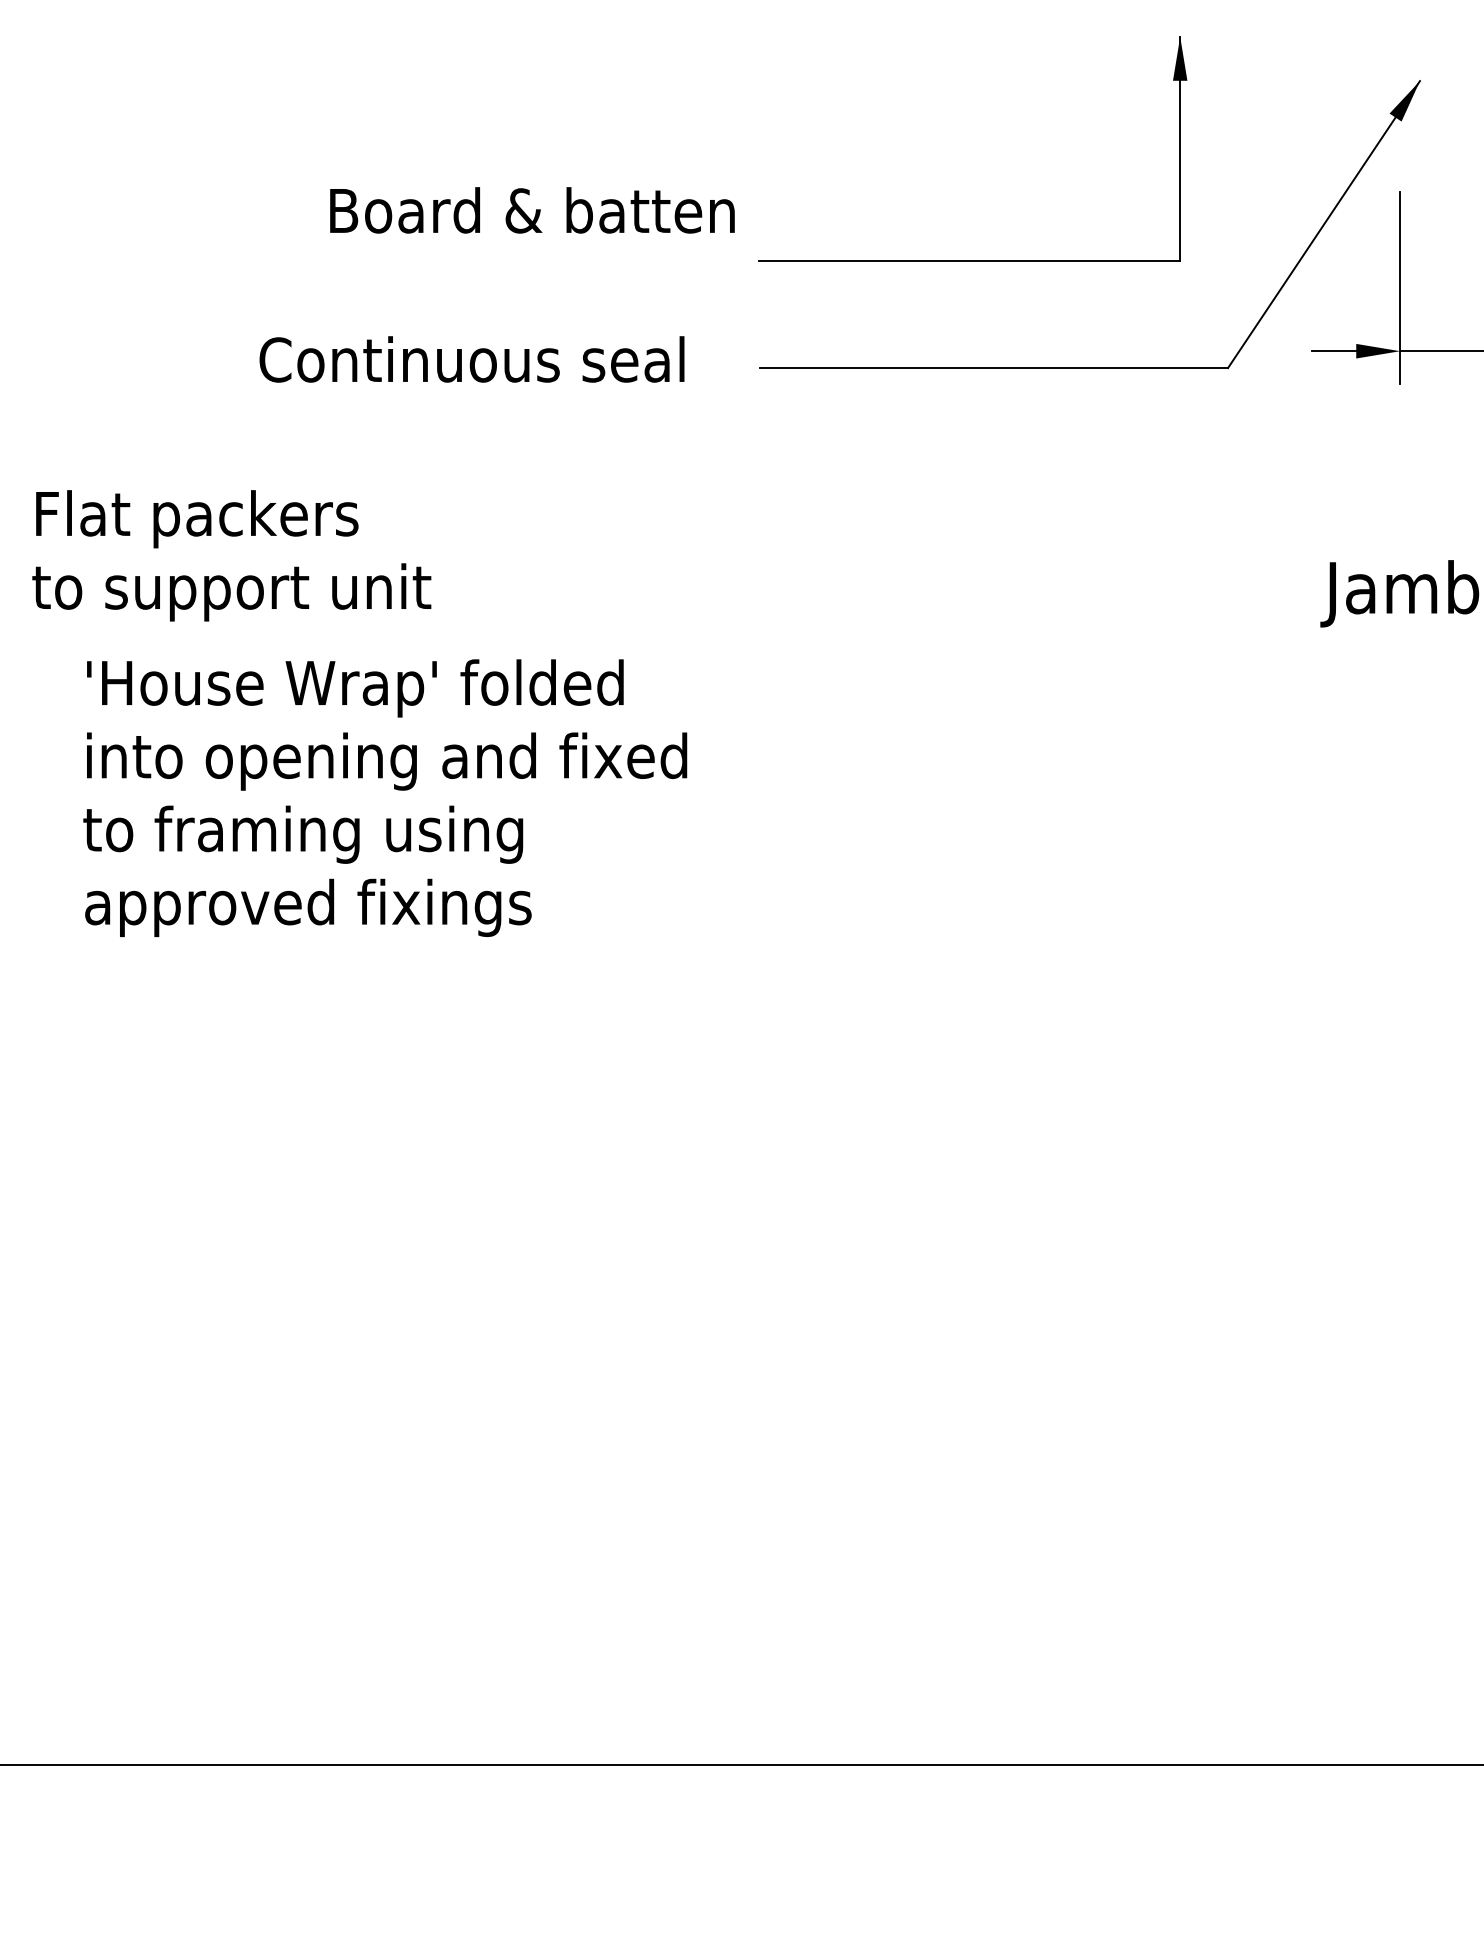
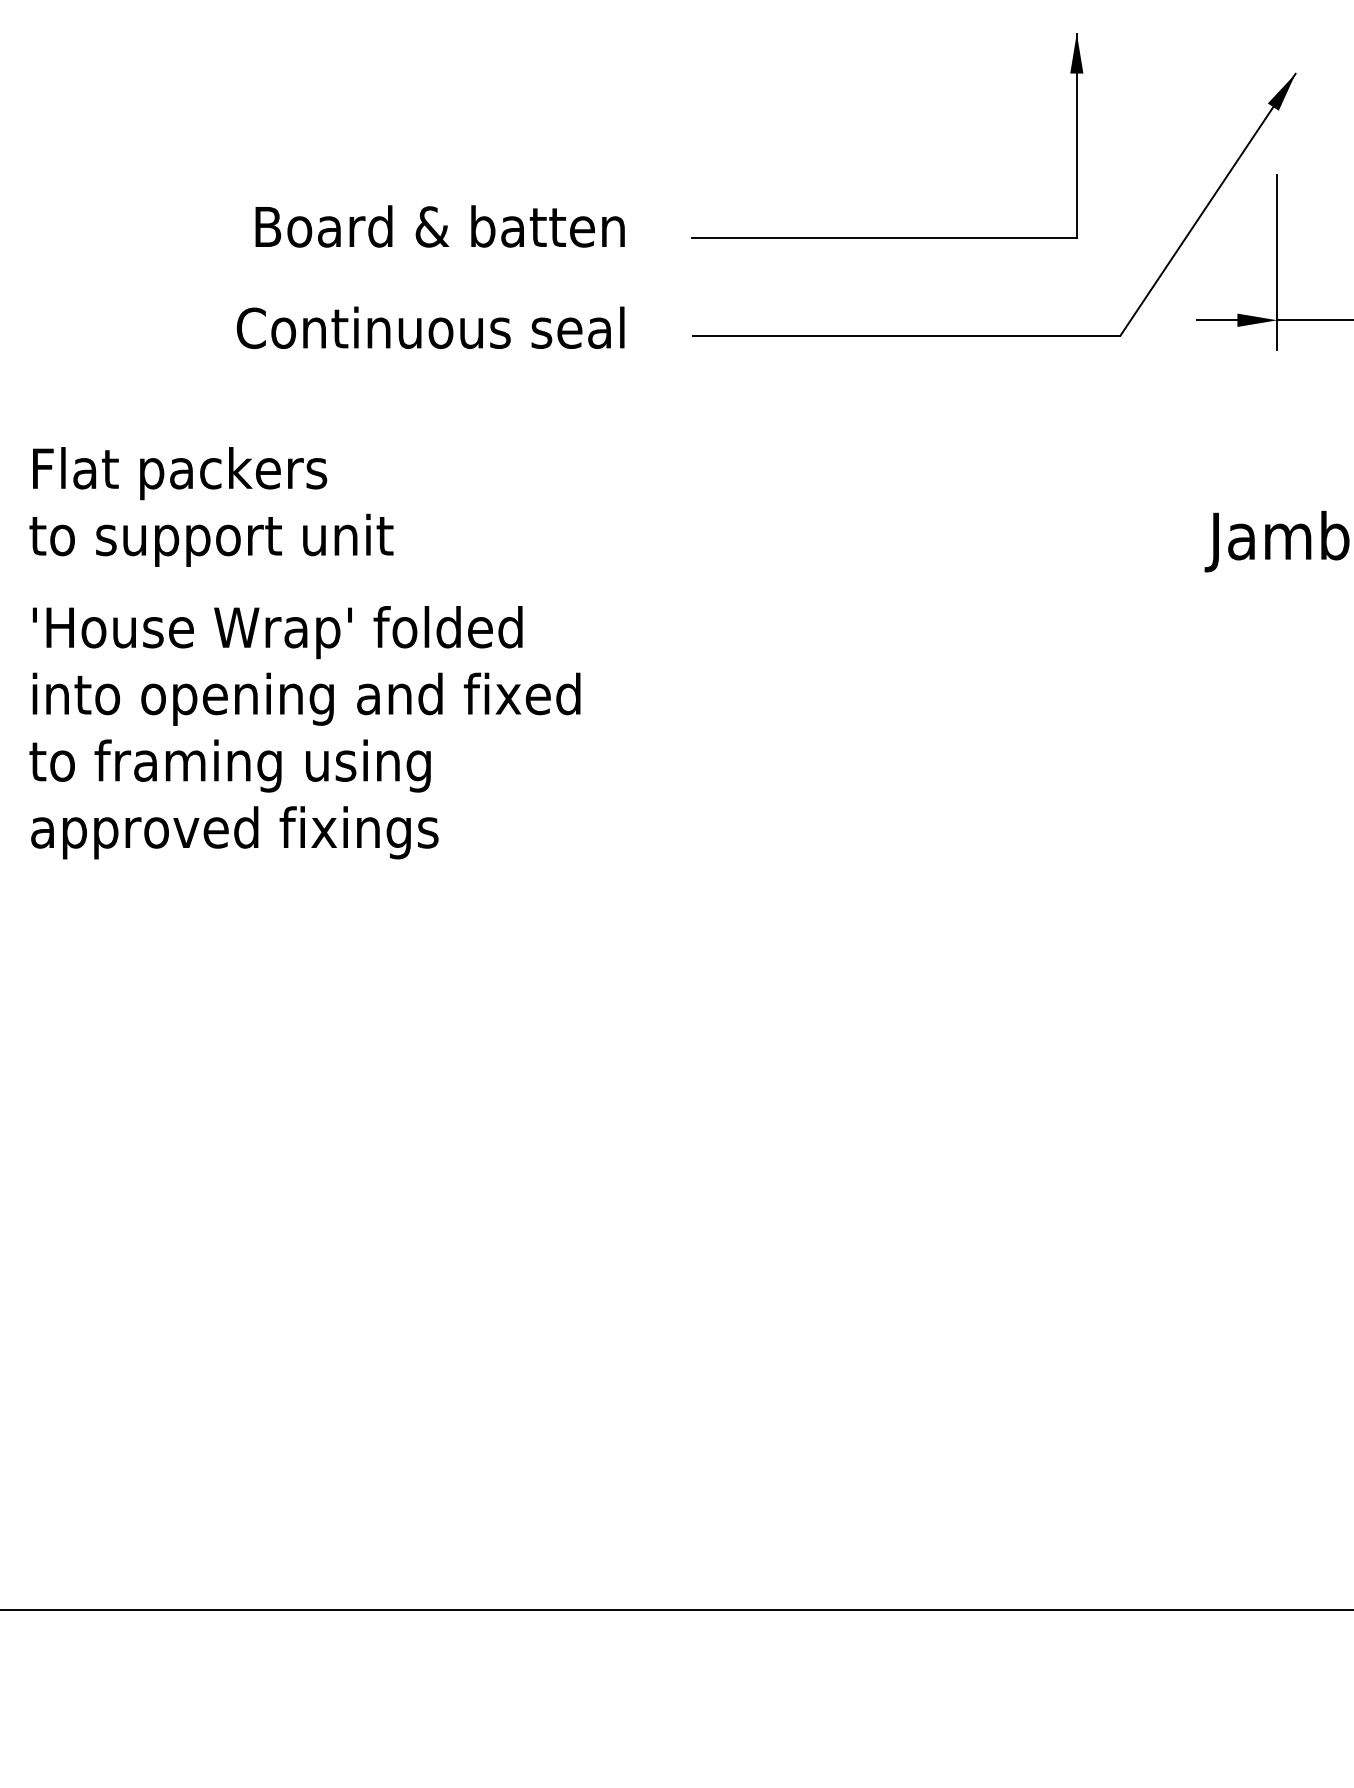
text: (532, 210) -> (440, 226), moved
text: (385, 797) -> (305, 732), moved

